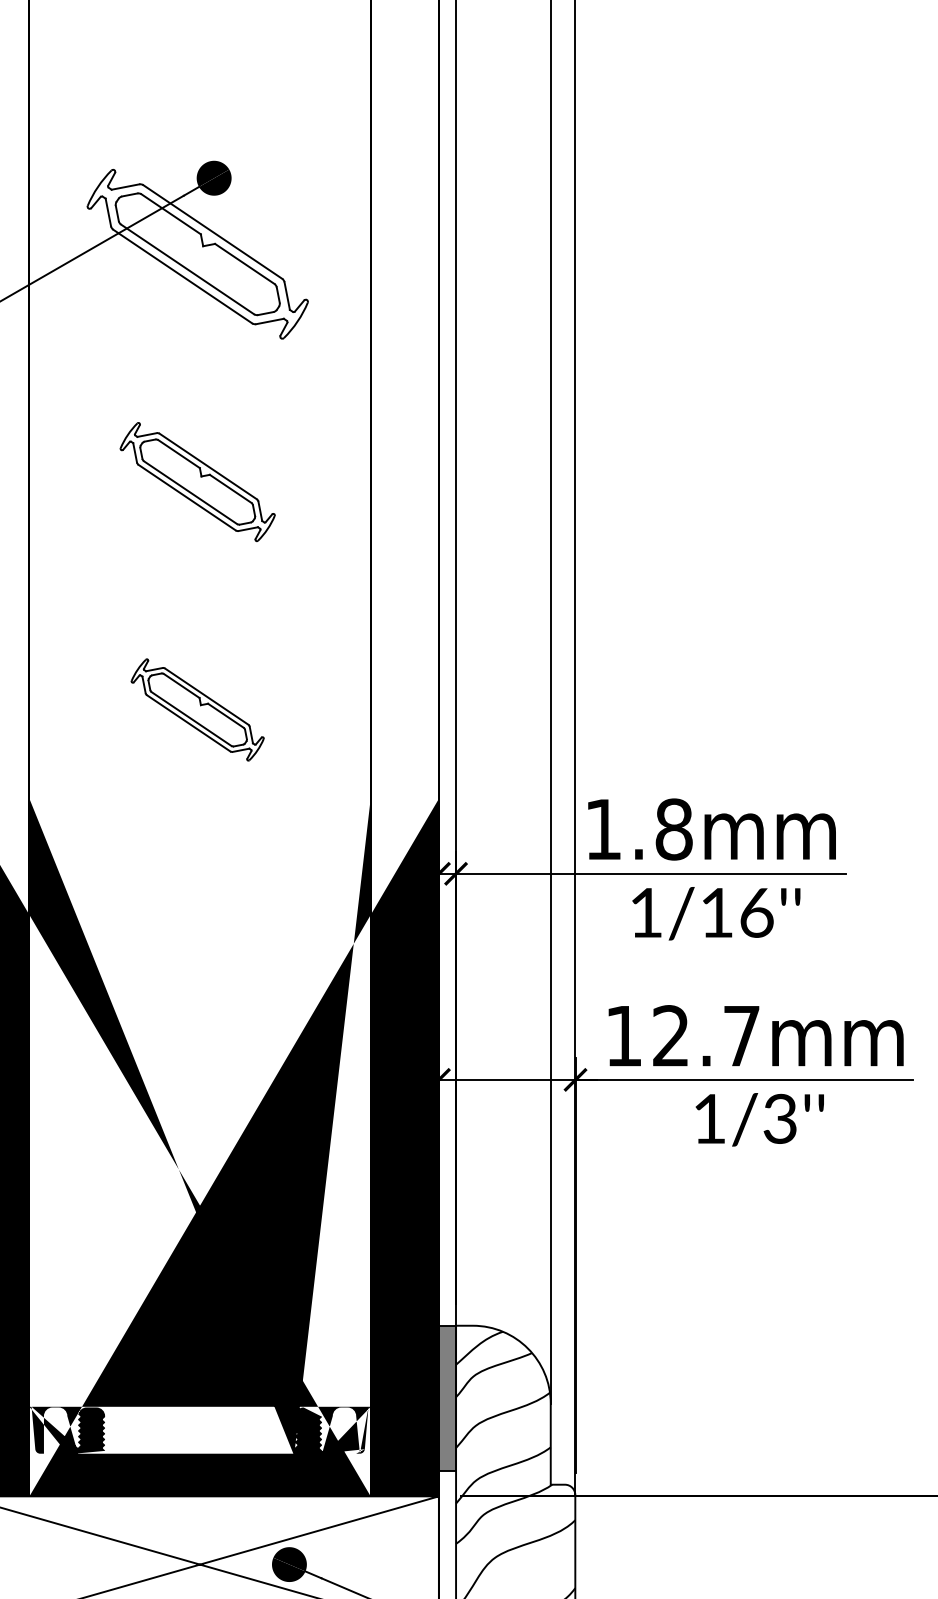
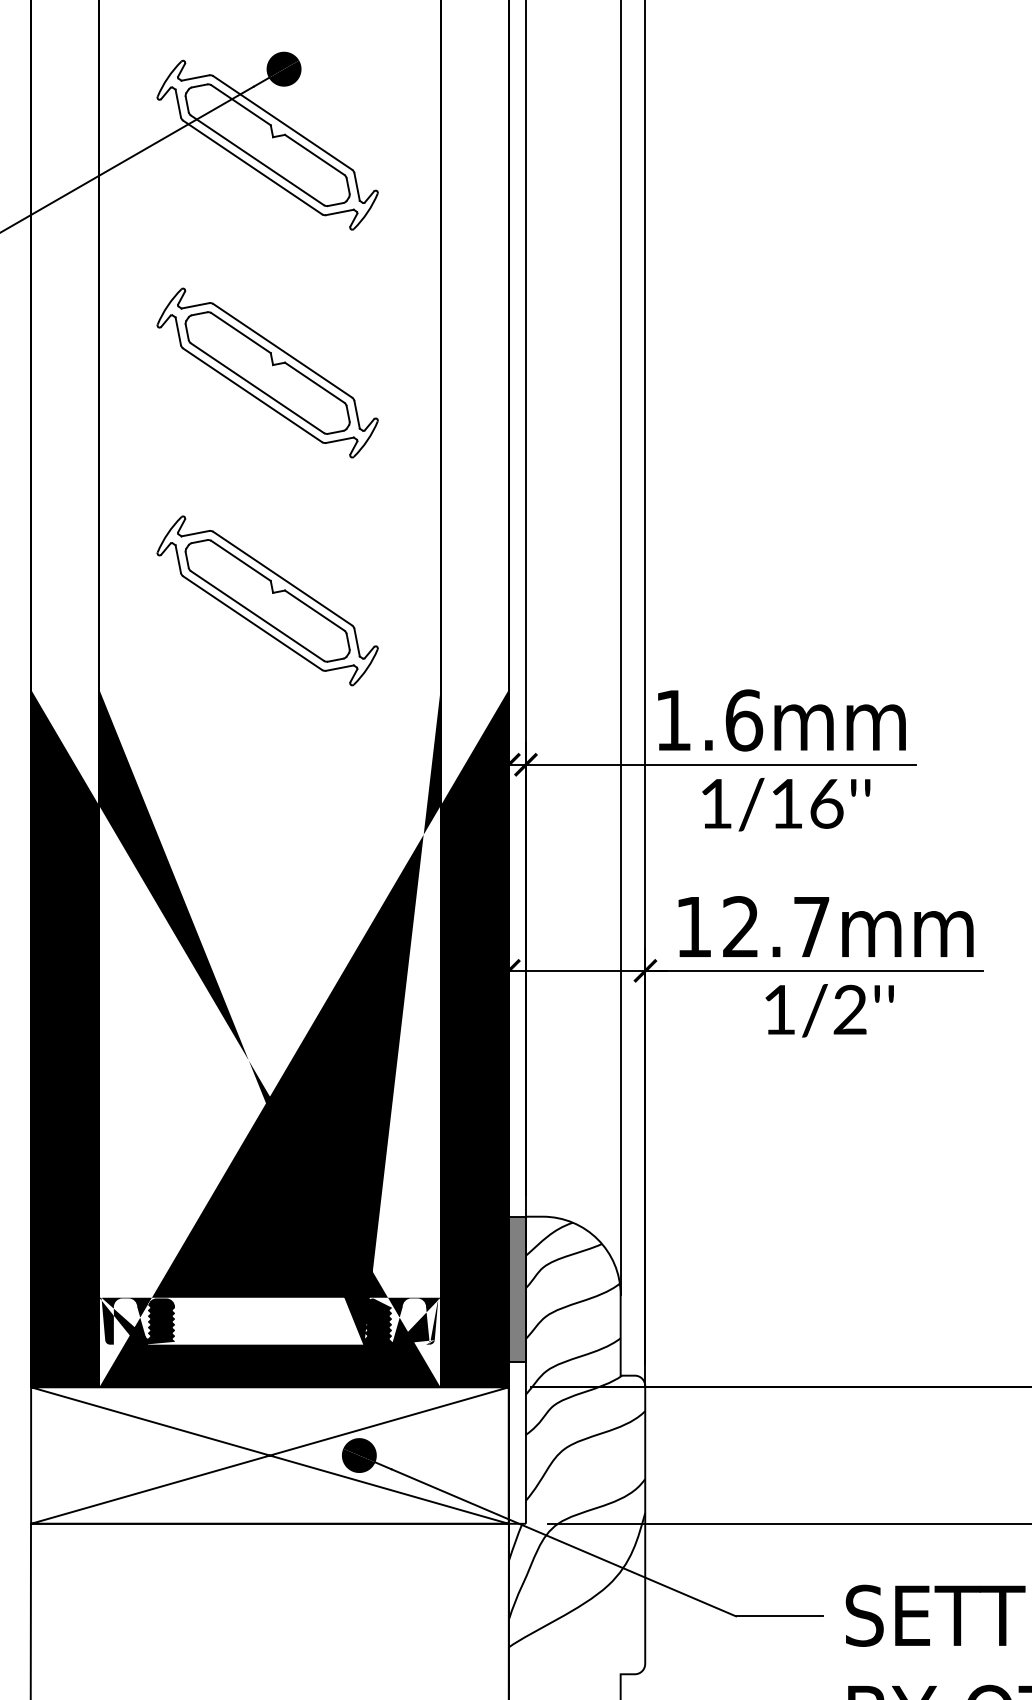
part: (197, 481) -> (267, 372), size x1.43
part: (197, 709) -> (267, 600), size x1.67
text: (674, 829) -> (744, 720), 1.8mm -> 1.6mm
text: (779, 1119) -> (849, 1010), 1/3''\f] -> 1/2''\f]

